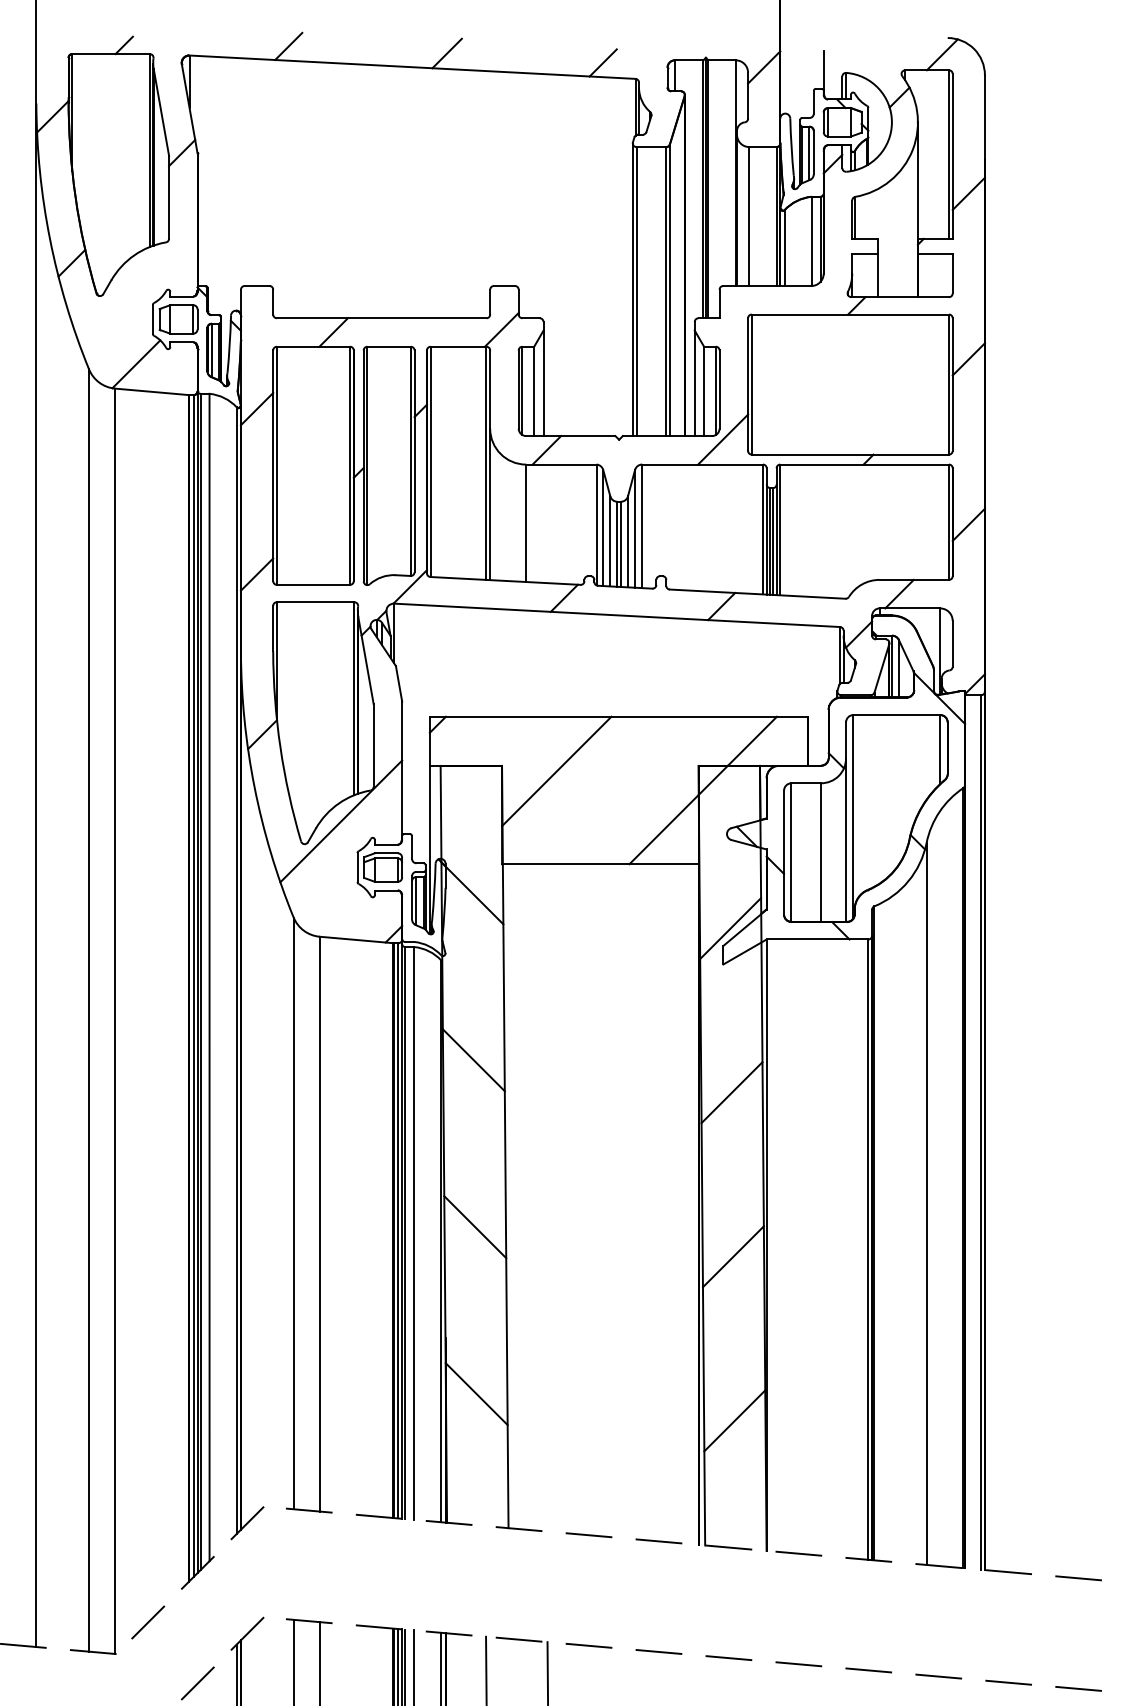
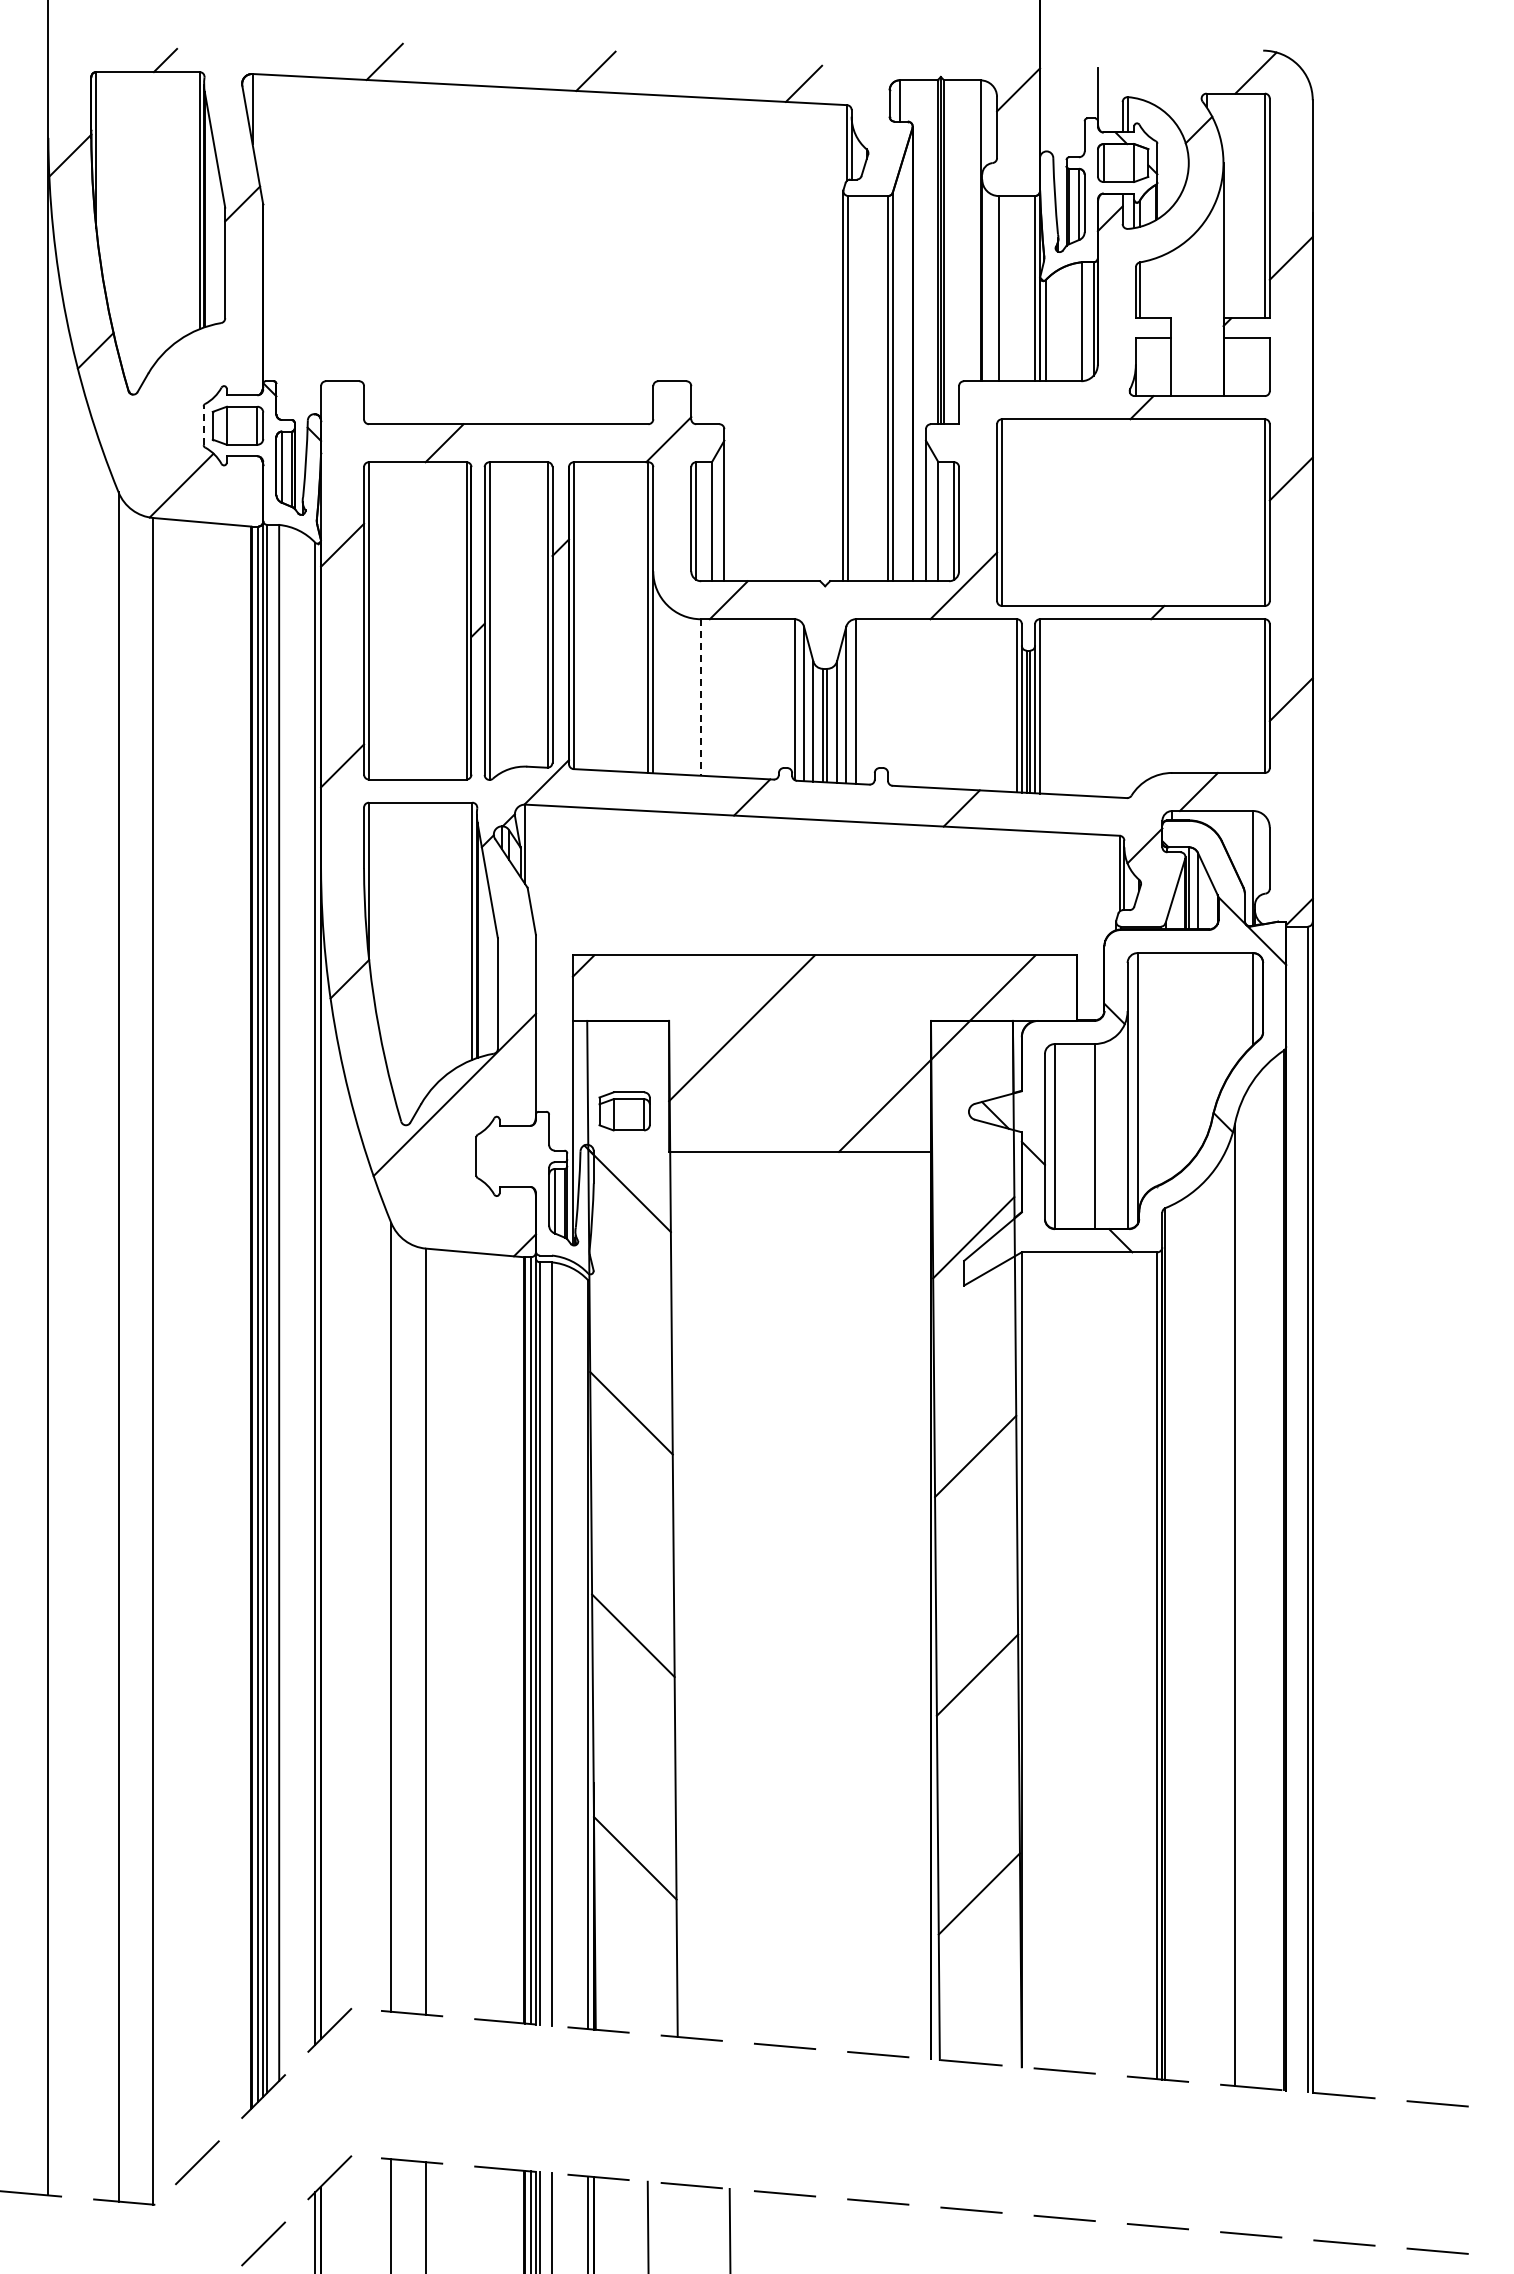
line: (152, 319) -> (203, 425), solid -> dashed
line: (526, 524) -> (701, 698), solid -> dashed
part: (383, 867) -> (624, 1111), moved

